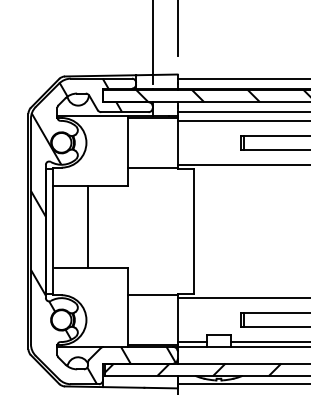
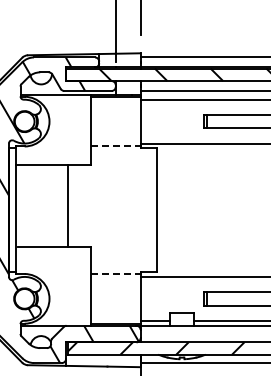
line: (152, 167) -> (115, 146), solid -> dashed
line: (88, 227) -> (67, 206), moved
line: (152, 295) -> (115, 274), solid -> dashed

